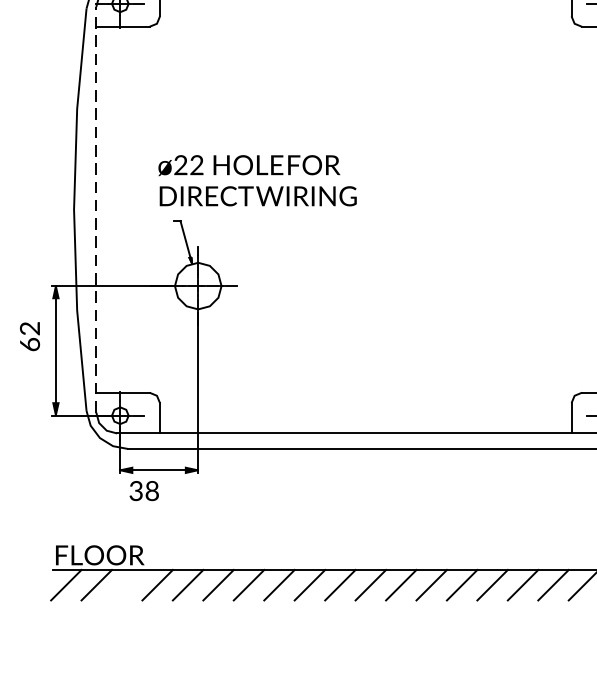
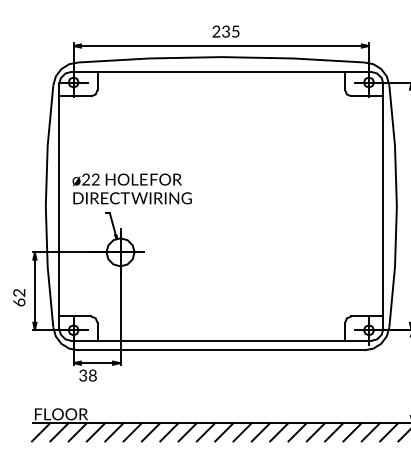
text: (256, 179) -> (131, 188), moved
line: (96, 208) -> (59, 205), dashed -> solid
text: (30, 336) -> (19, 297), moved
line: (126, 585) -> (77, 432), added

